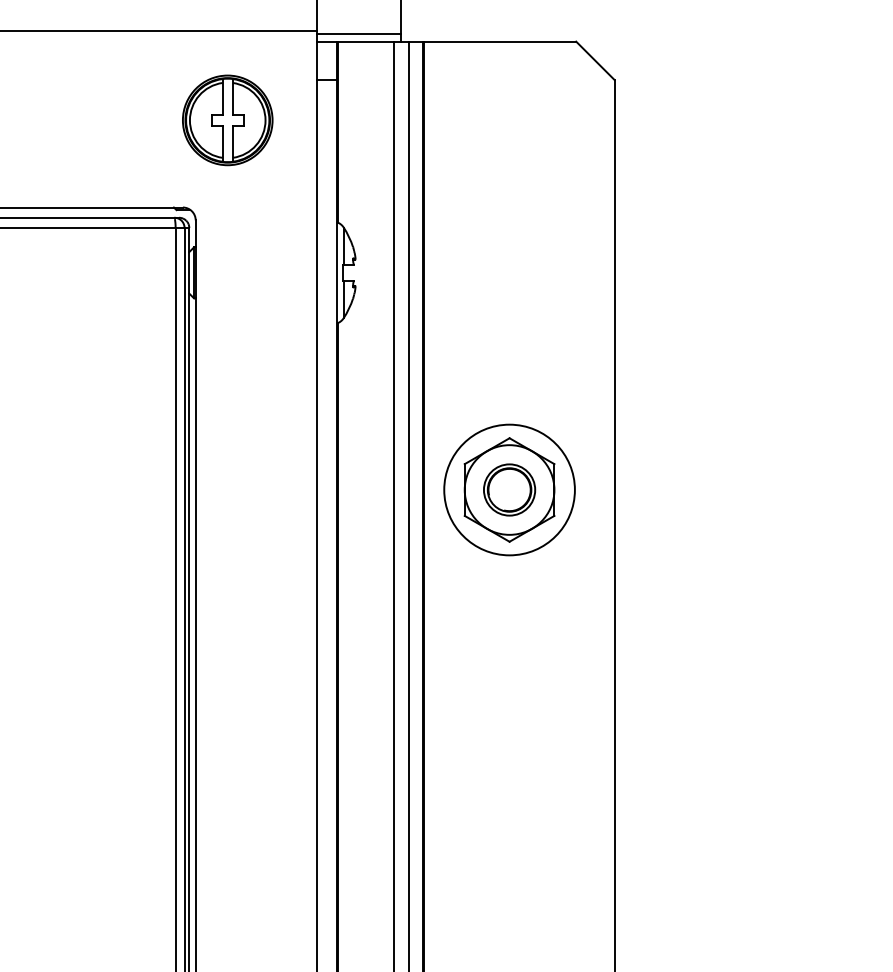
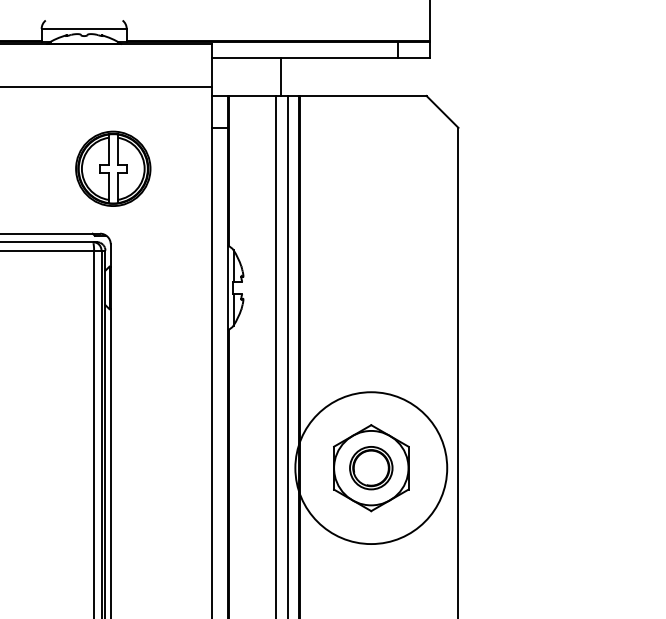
line: (358, 34) -> (245, 90), removed
part: (227, 120) -> (113, 168), moved
circle: (509, 489) -> (371, 467), size x1.4

